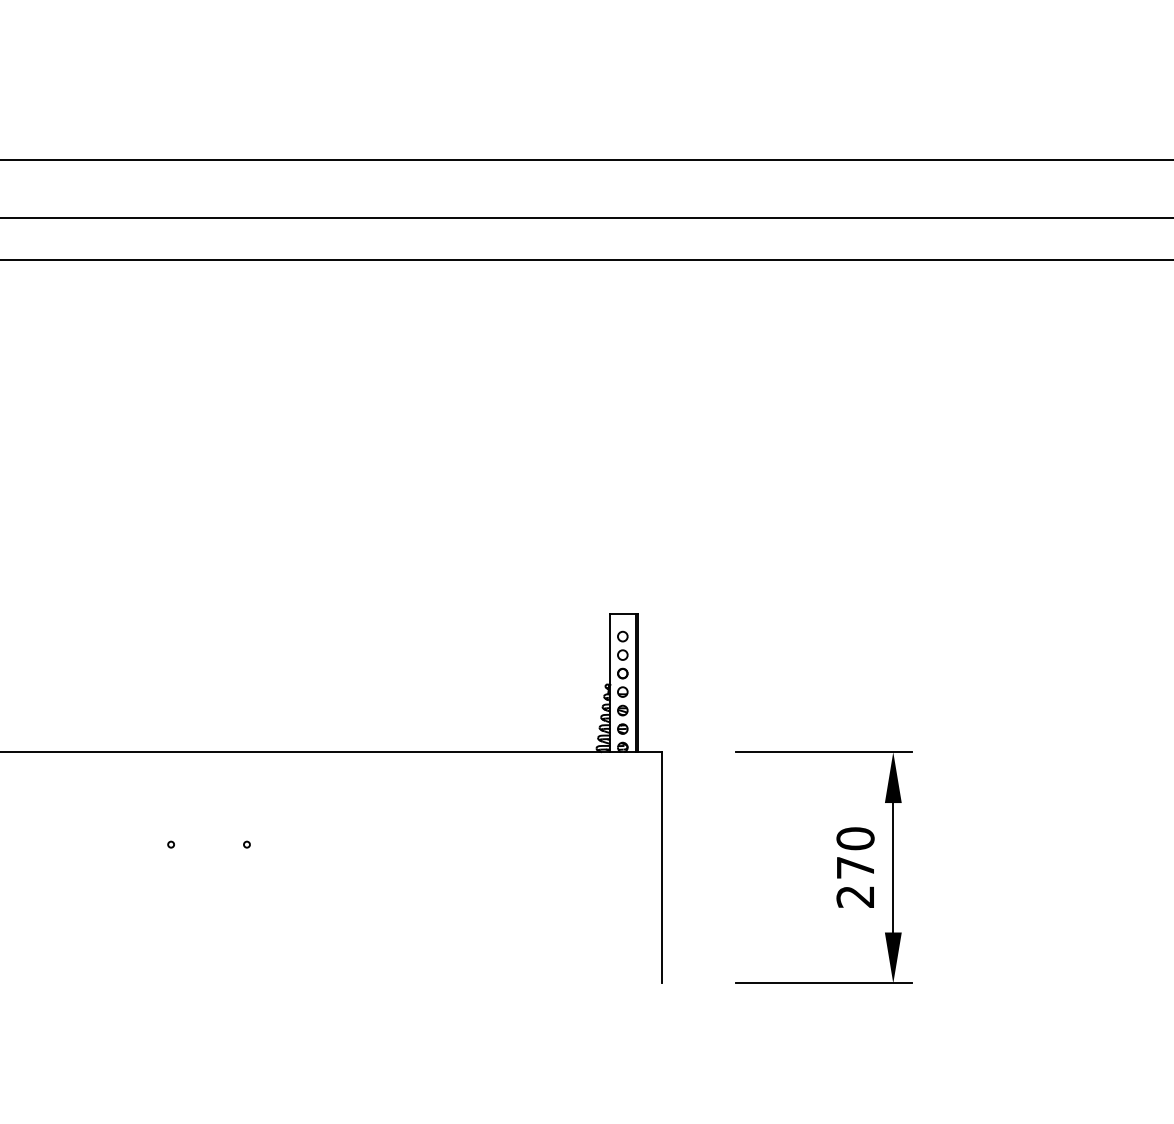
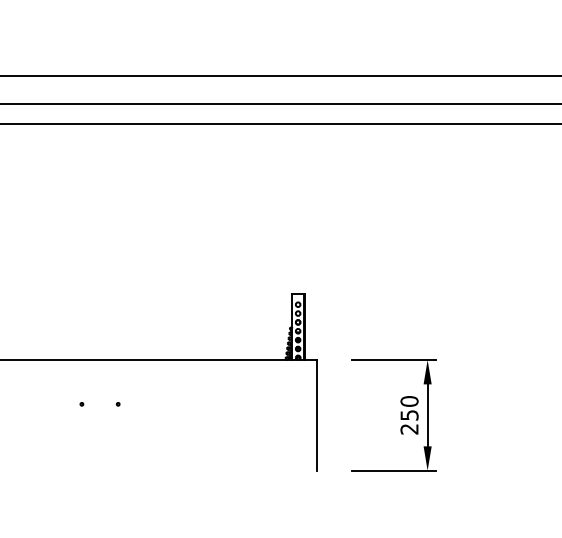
text: (855, 868) -> (409, 415), 270 -> 250

